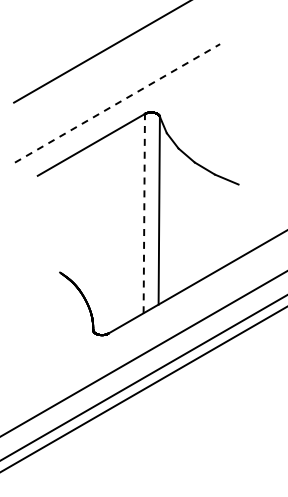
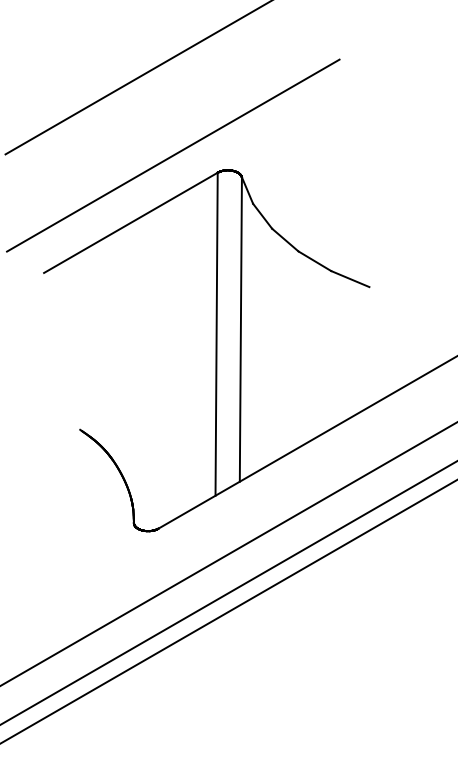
line: (117, 103) -> (173, 155), dashed -> solid
line: (144, 213) -> (216, 334), dashed -> solid

